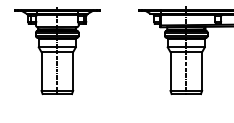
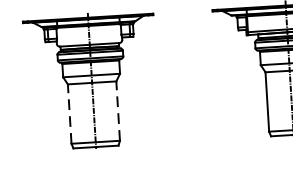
line: (41, 71) -> (69, 113), solid -> dashed
line: (73, 71) -> (118, 110), solid -> dashed

